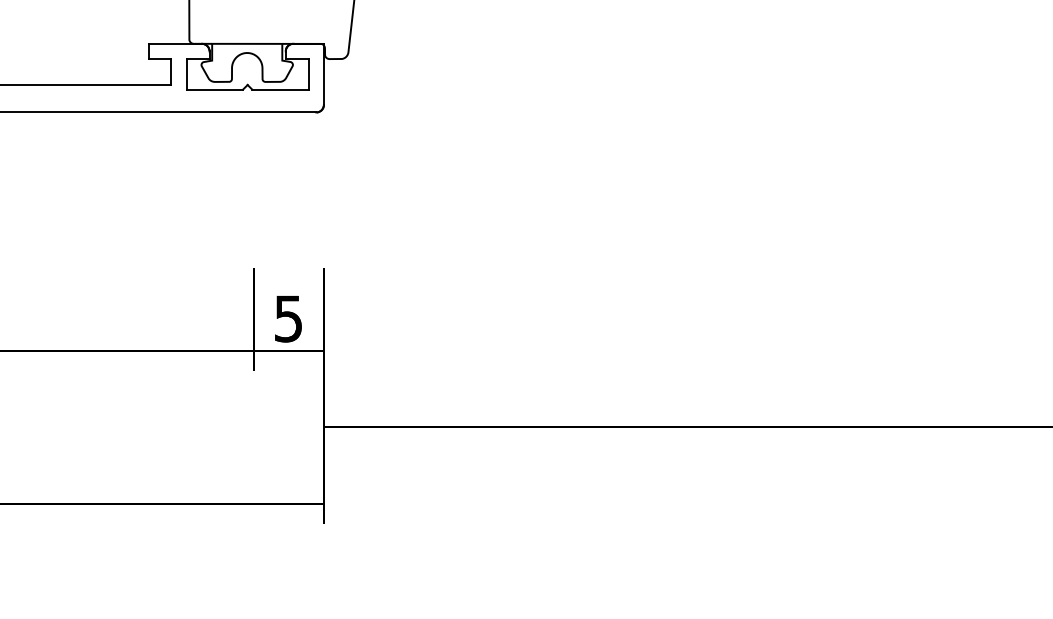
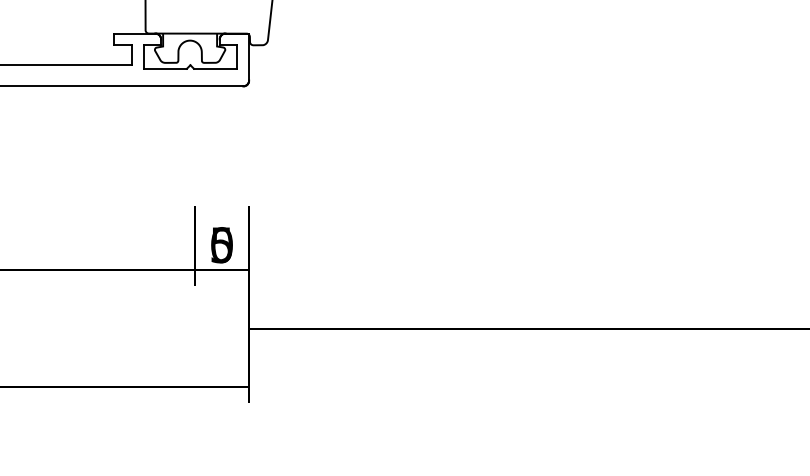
text: (288, 318) -> (221, 244), 5 -> 0

